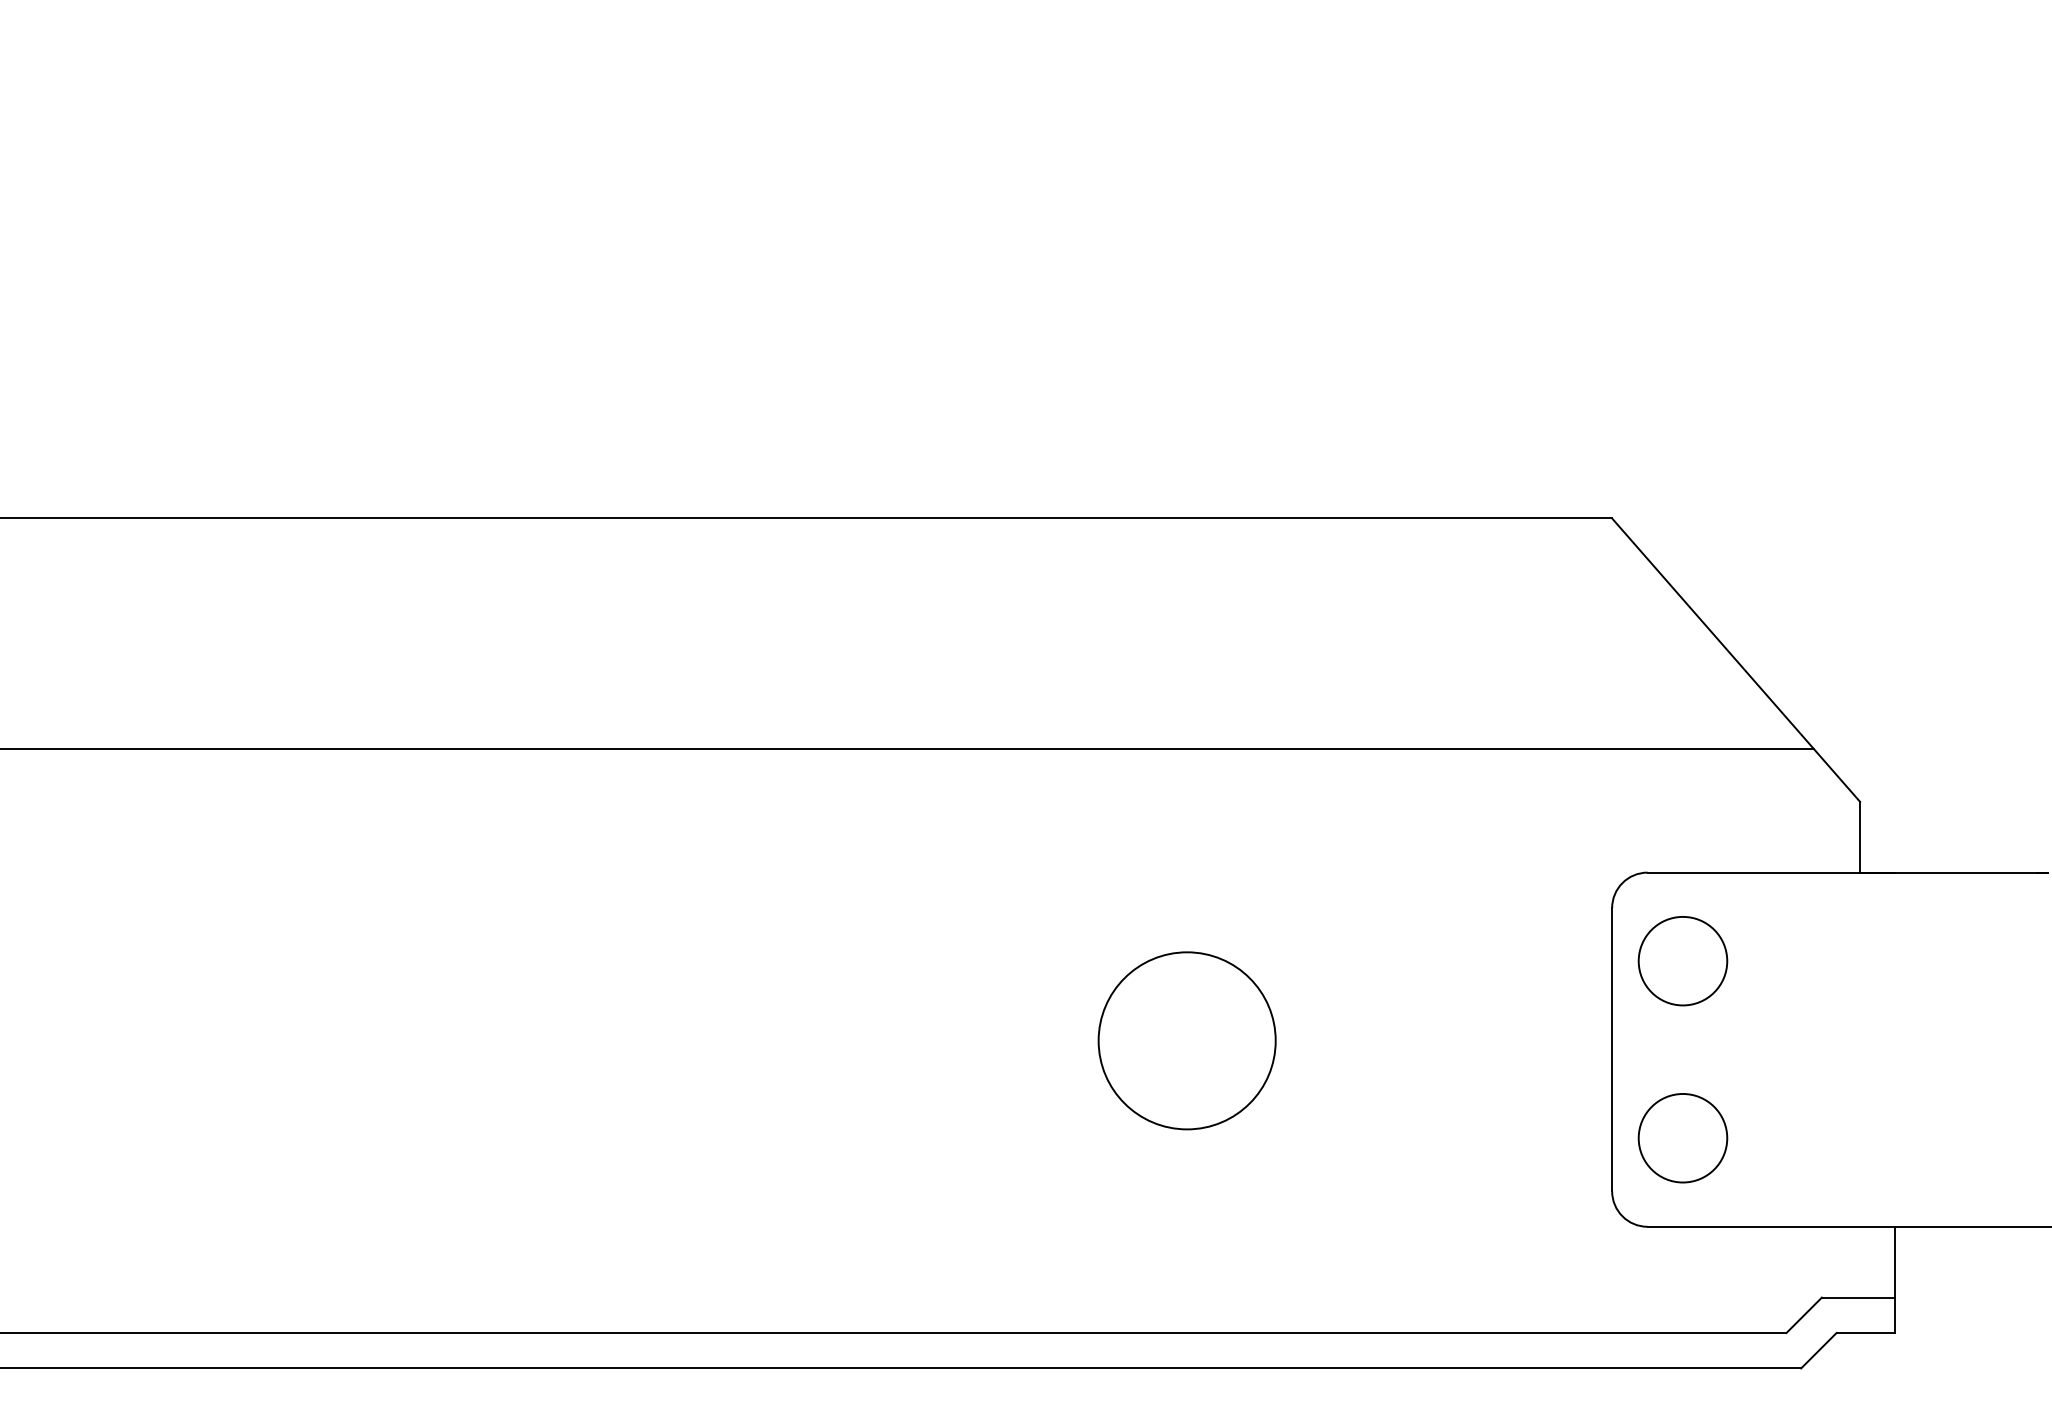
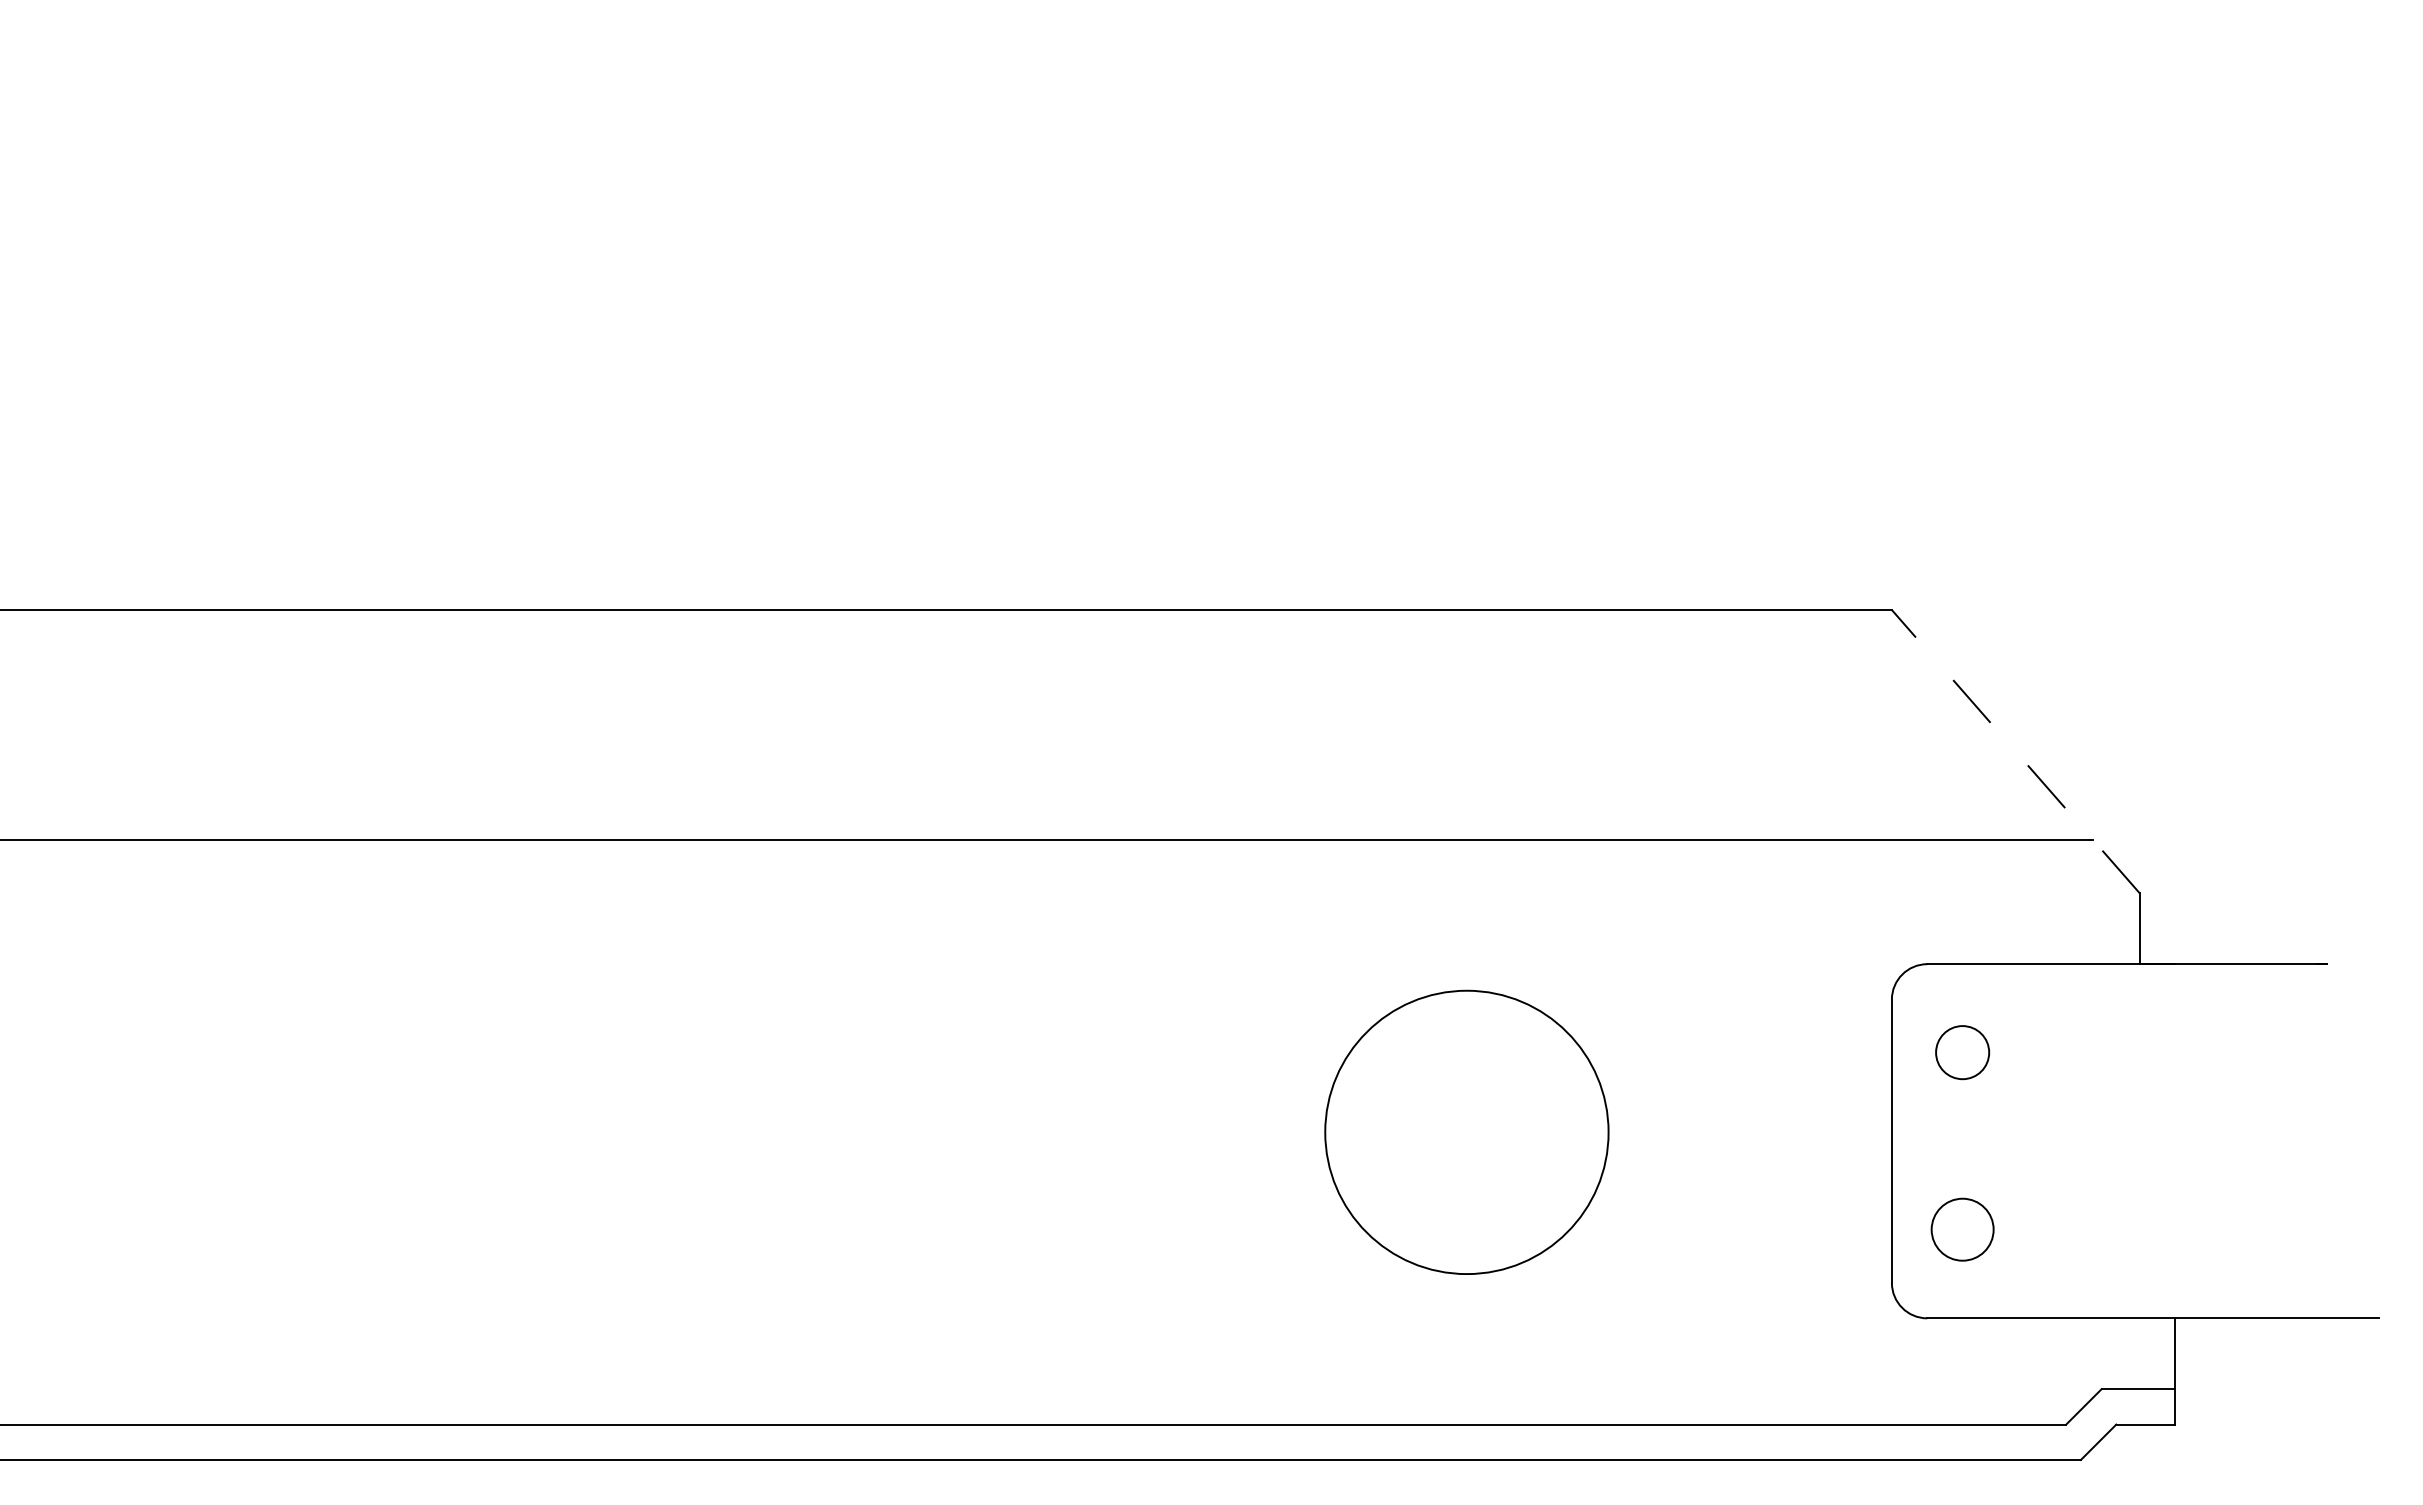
line: (1735, 659) -> (2015, 751), solid -> dashed
circle: (1682, 960) -> (1962, 1052), size x0.6
circle: (1186, 1039) -> (1466, 1131), size x1.6
circle: (1682, 1137) -> (1962, 1229), size x0.7

